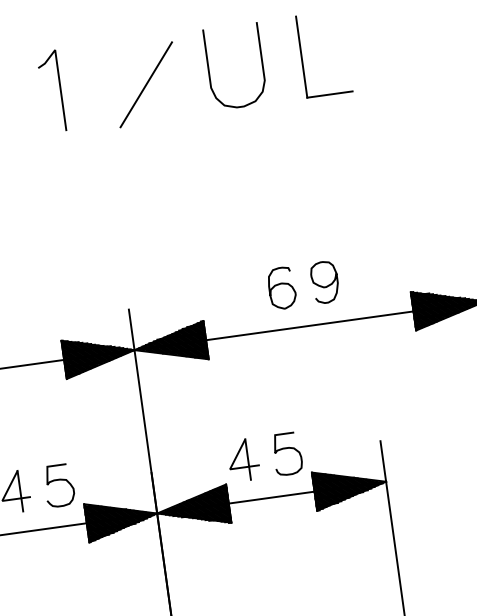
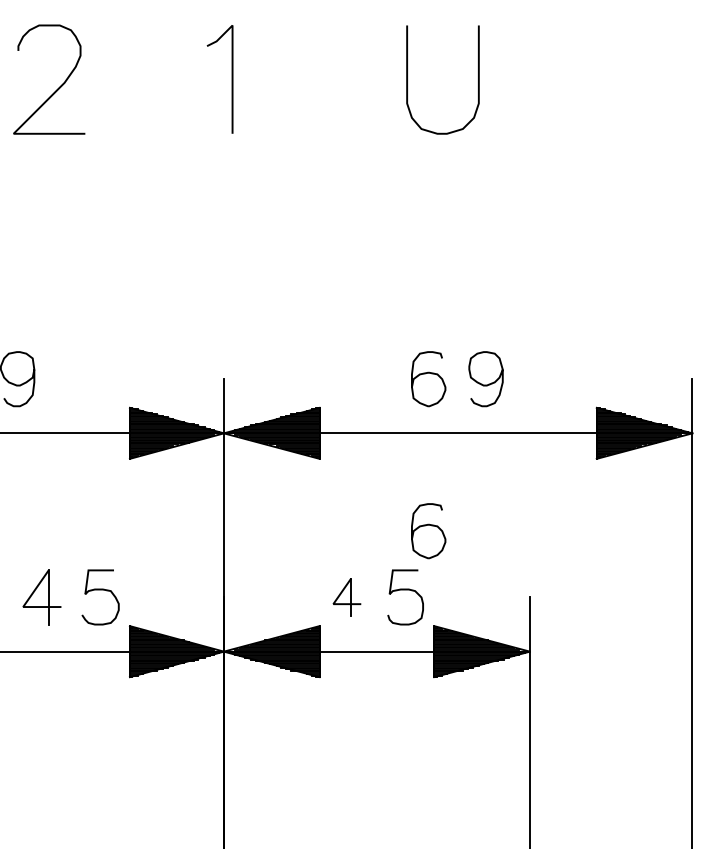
part: (301, 57) -> (496, 79), removed
curve: (208, 69) -> (407, 79), moved
line: (146, 84) -> (287, 87), removed
curve: (60, 90) -> (231, 79), moved
curve: (295, 398) -> (425, 526), added
part: (243, 460) -> (346, 597), size x0.7

